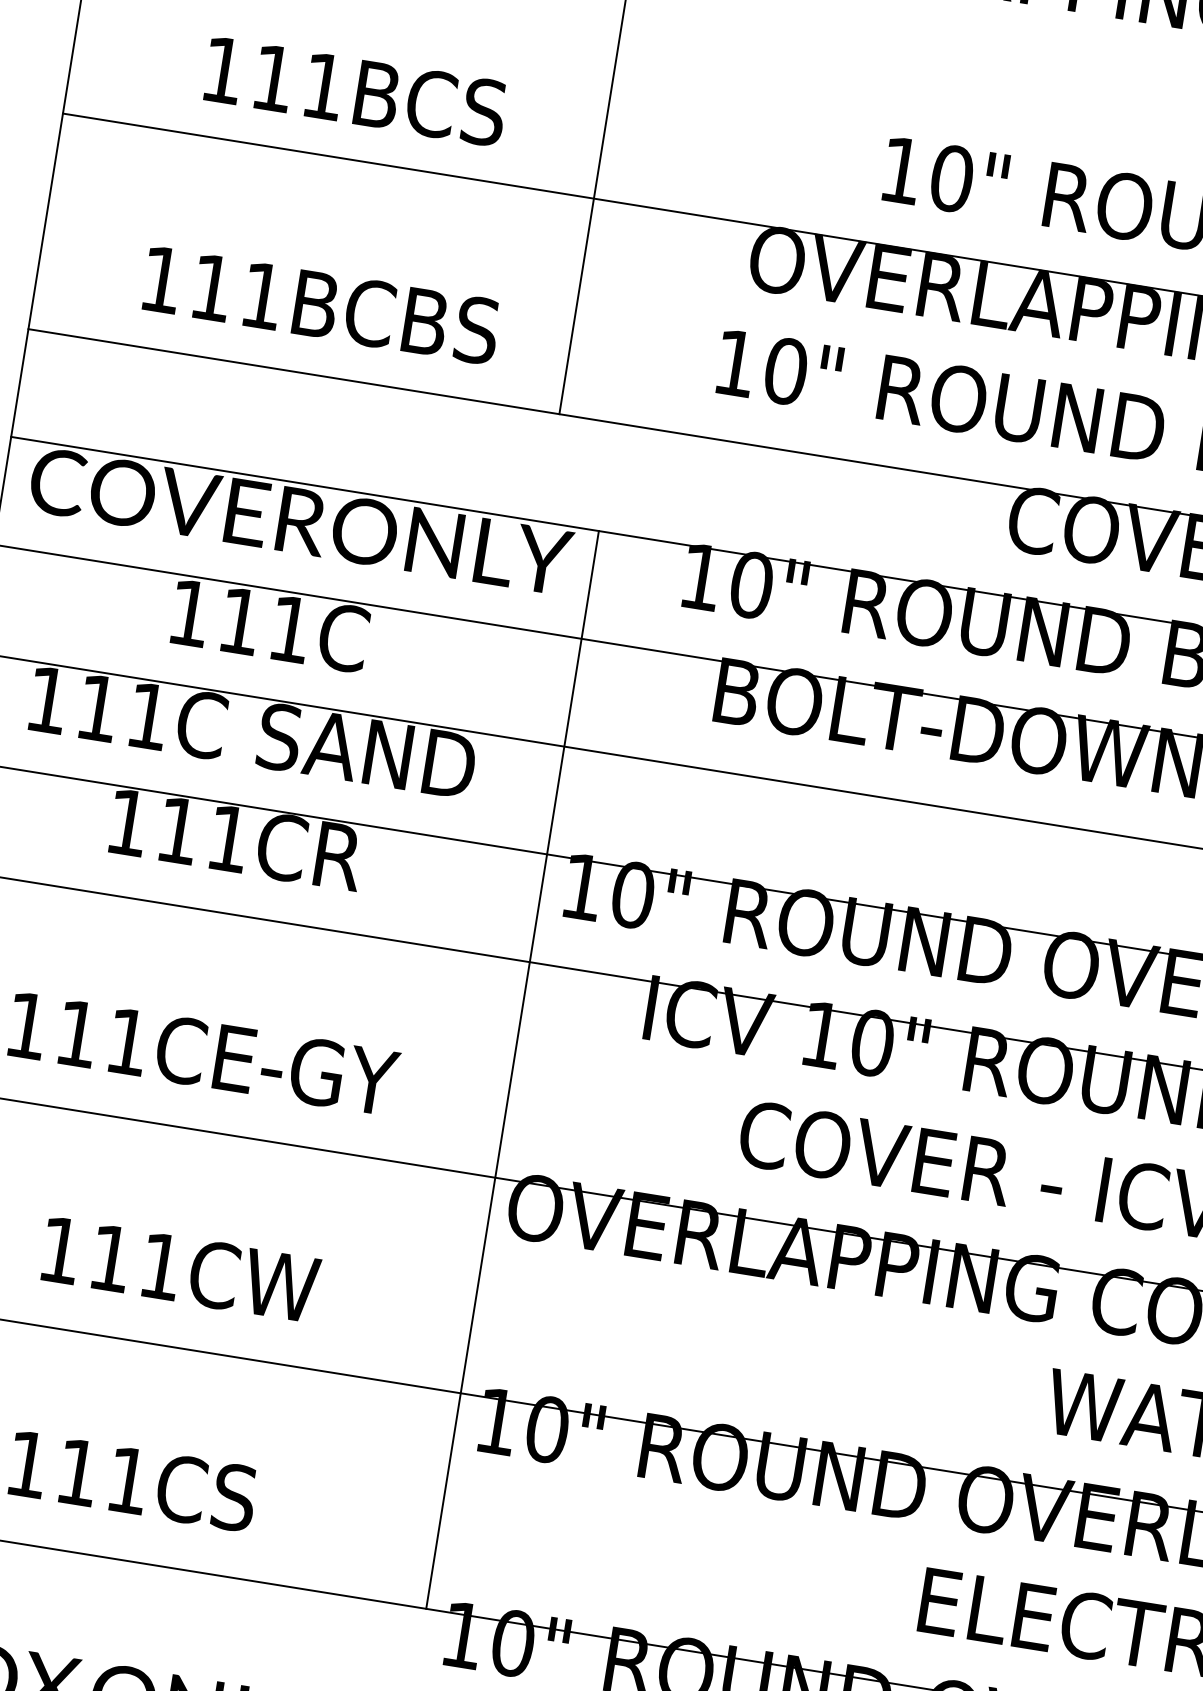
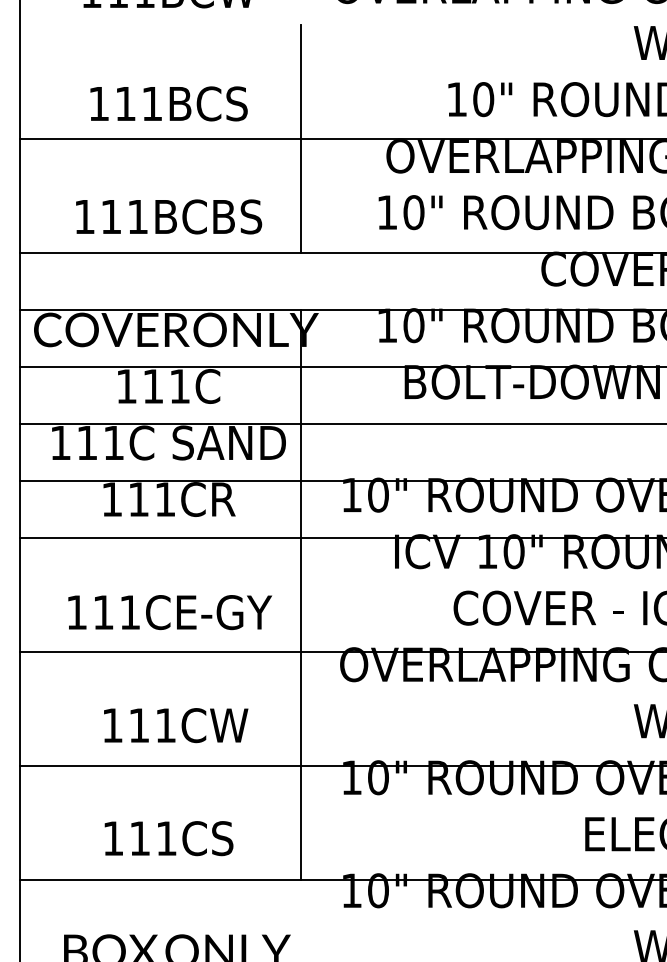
line: (512, 1070) -> (300, 595), moved

